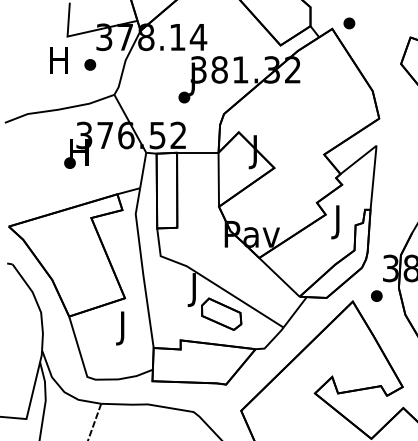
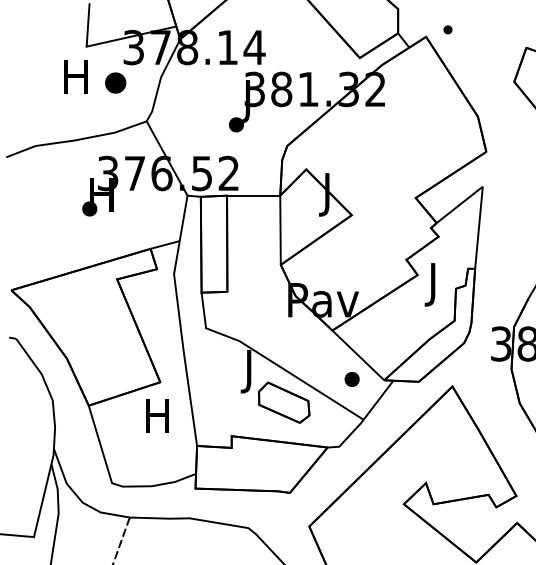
part: (348, 23) -> (447, 29), size x0.6
part: (90, 64) -> (115, 82), size x1.4
part: (376, 296) -> (351, 379), moved
text: (122, 328) -> (157, 420), J -> H

